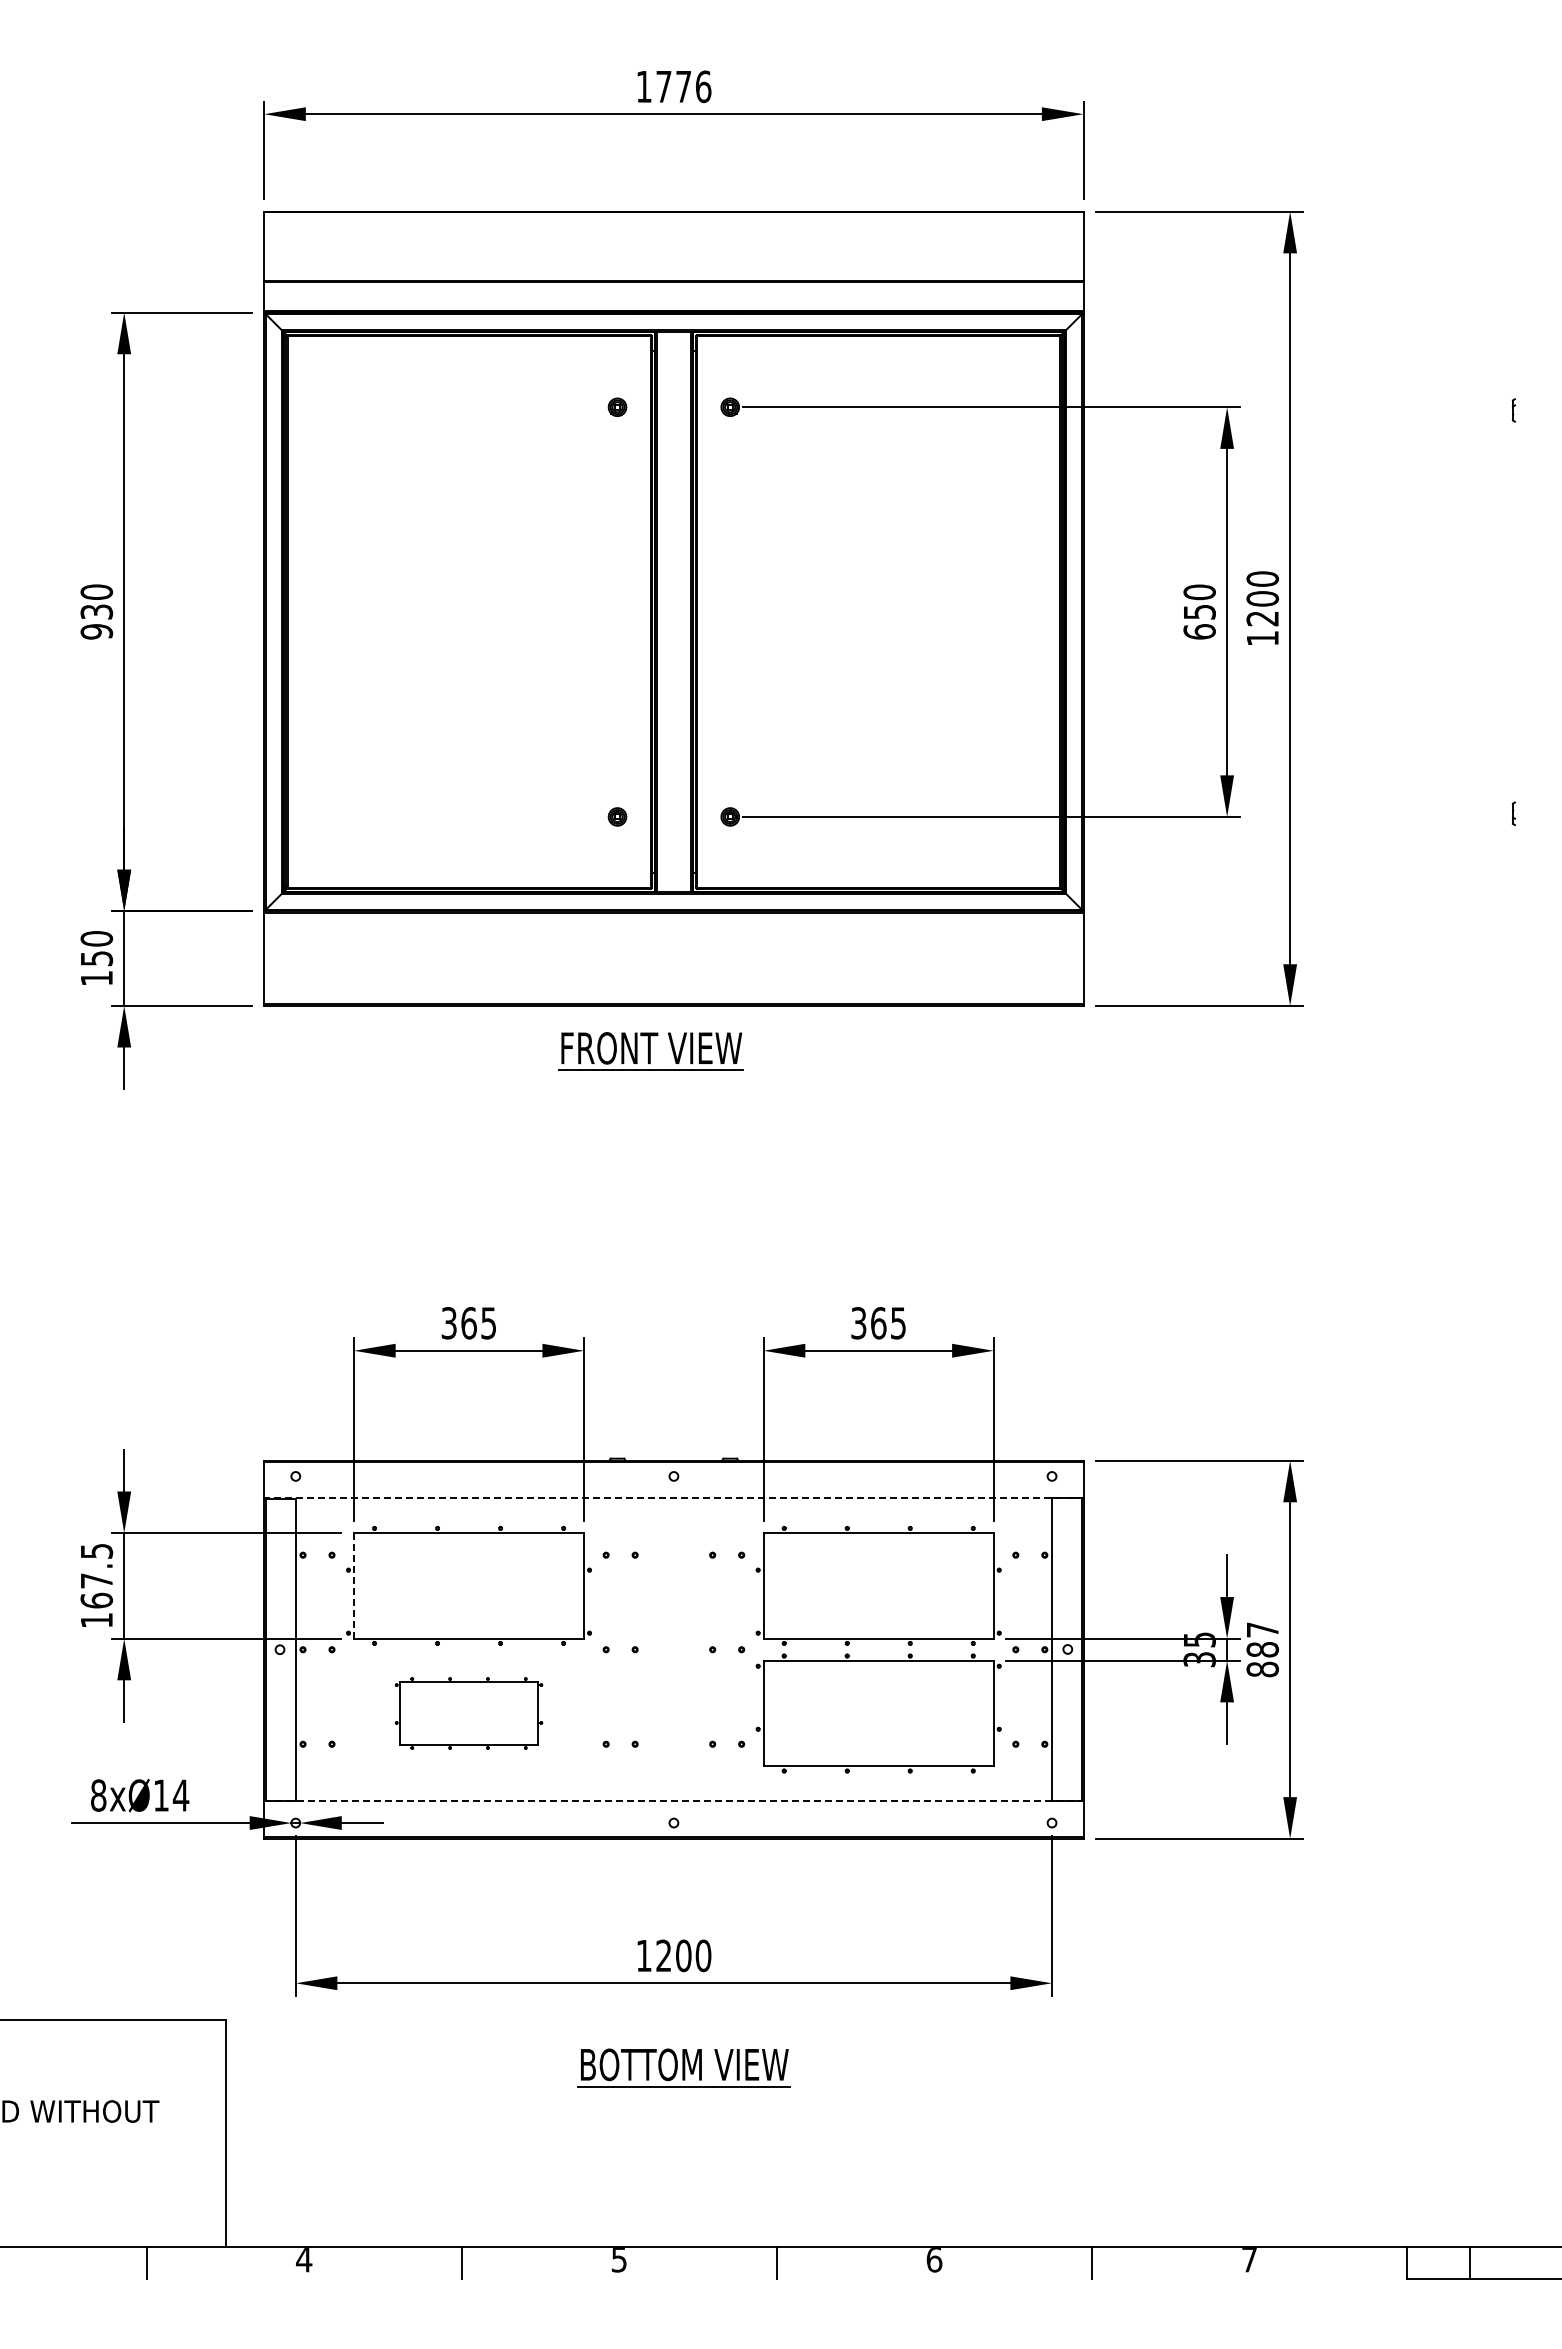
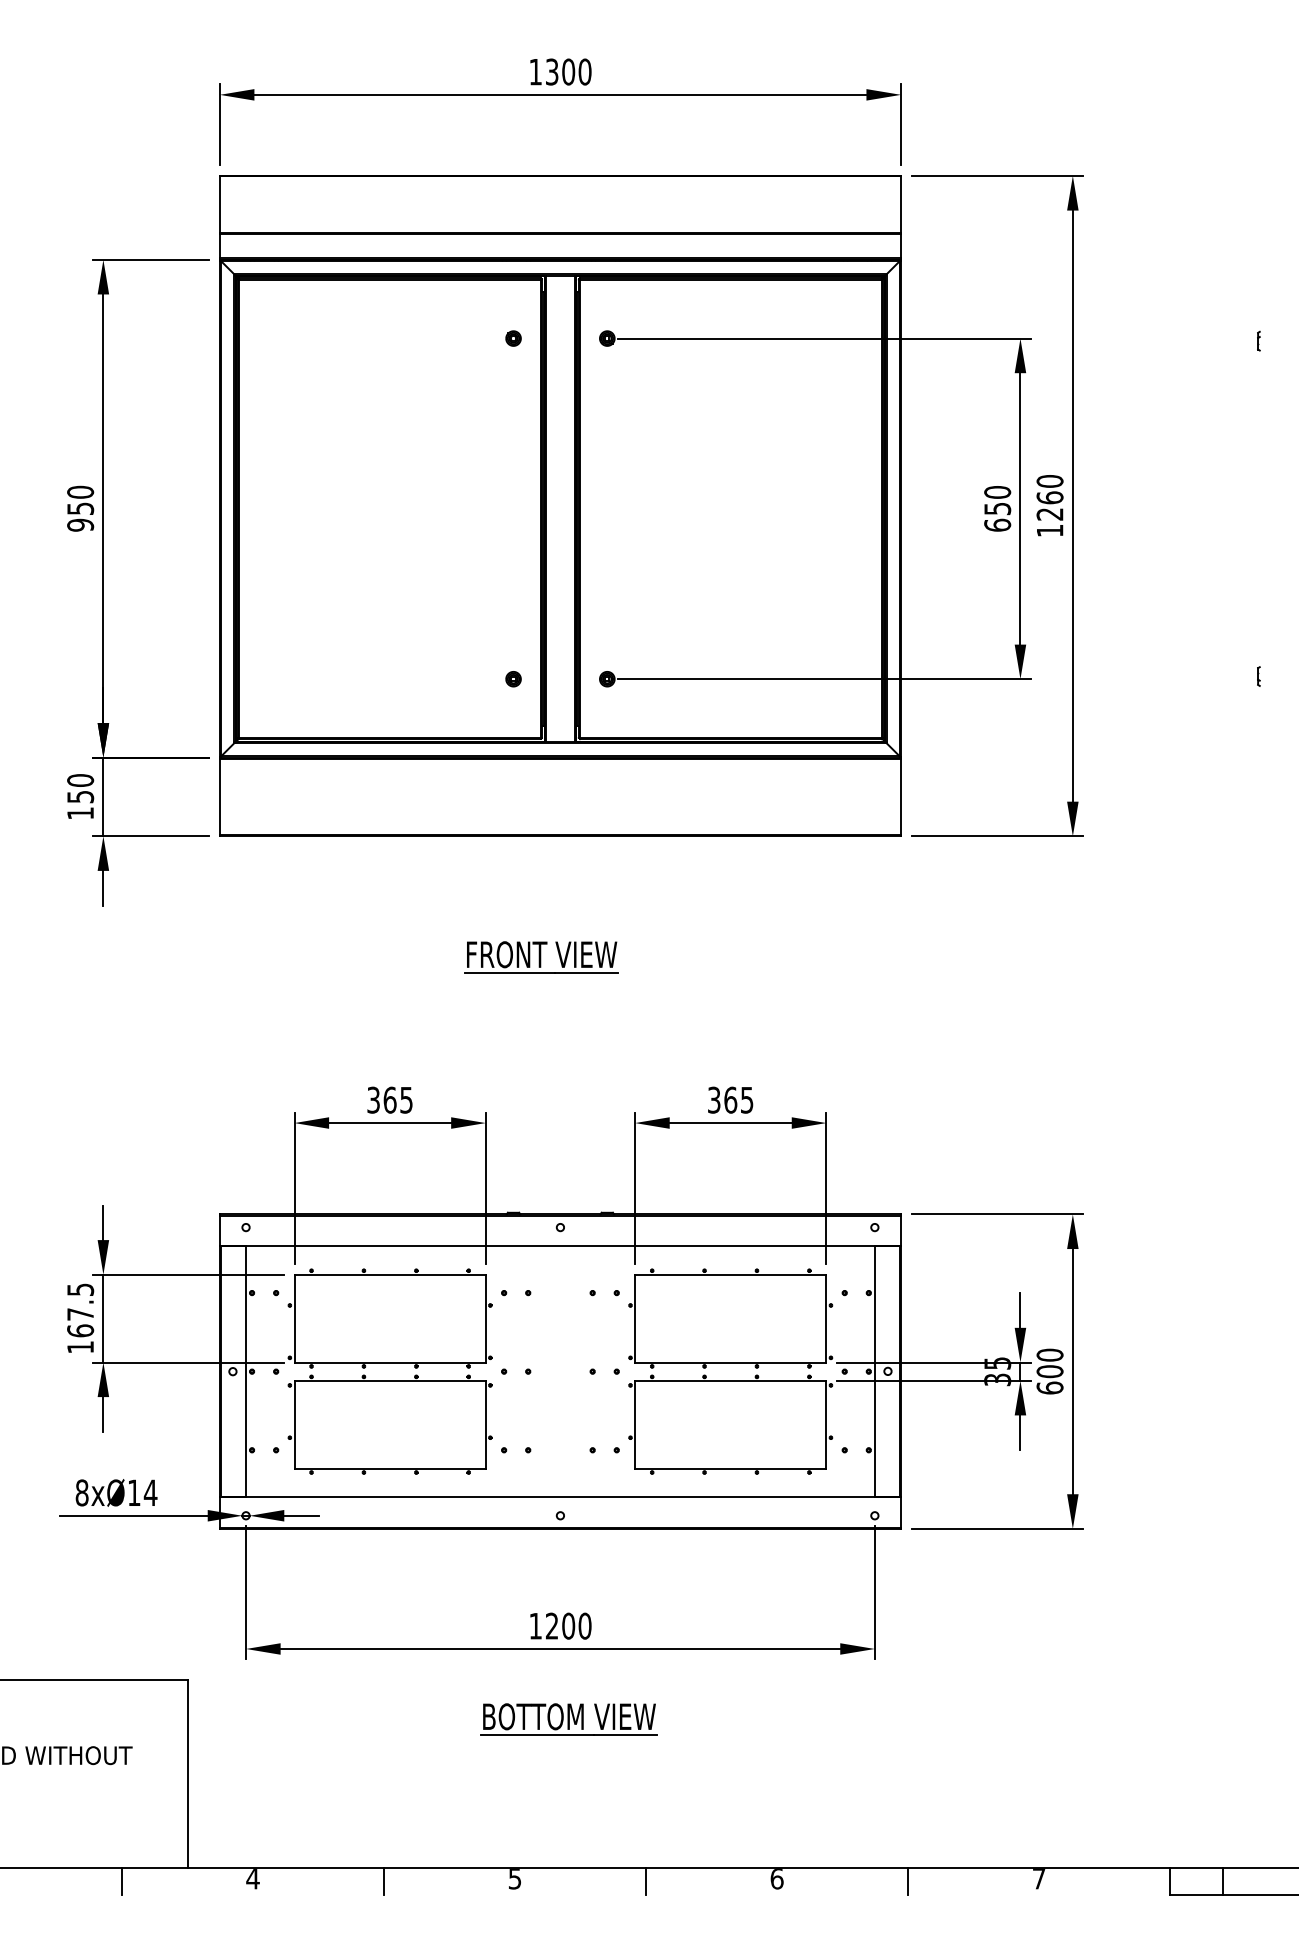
text: (683, 86) -> (568, 71), 1776 -> 1300
text: (1262, 598) -> (1049, 497), 1200 -> 1260
text: (96, 611) -> (80, 508), 930 -> 950
part: (650, 1051) -> (540, 957), moved
line: (673, 1498) -> (560, 1245), dashed -> solid
line: (354, 1585) -> (294, 1318), dashed -> solid
text: (1262, 1649) -> (1049, 1371), 887 -> 600
part: (468, 1713) -> (389, 1424), size x1.67
line: (673, 1801) -> (560, 1497), dashed -> solid

